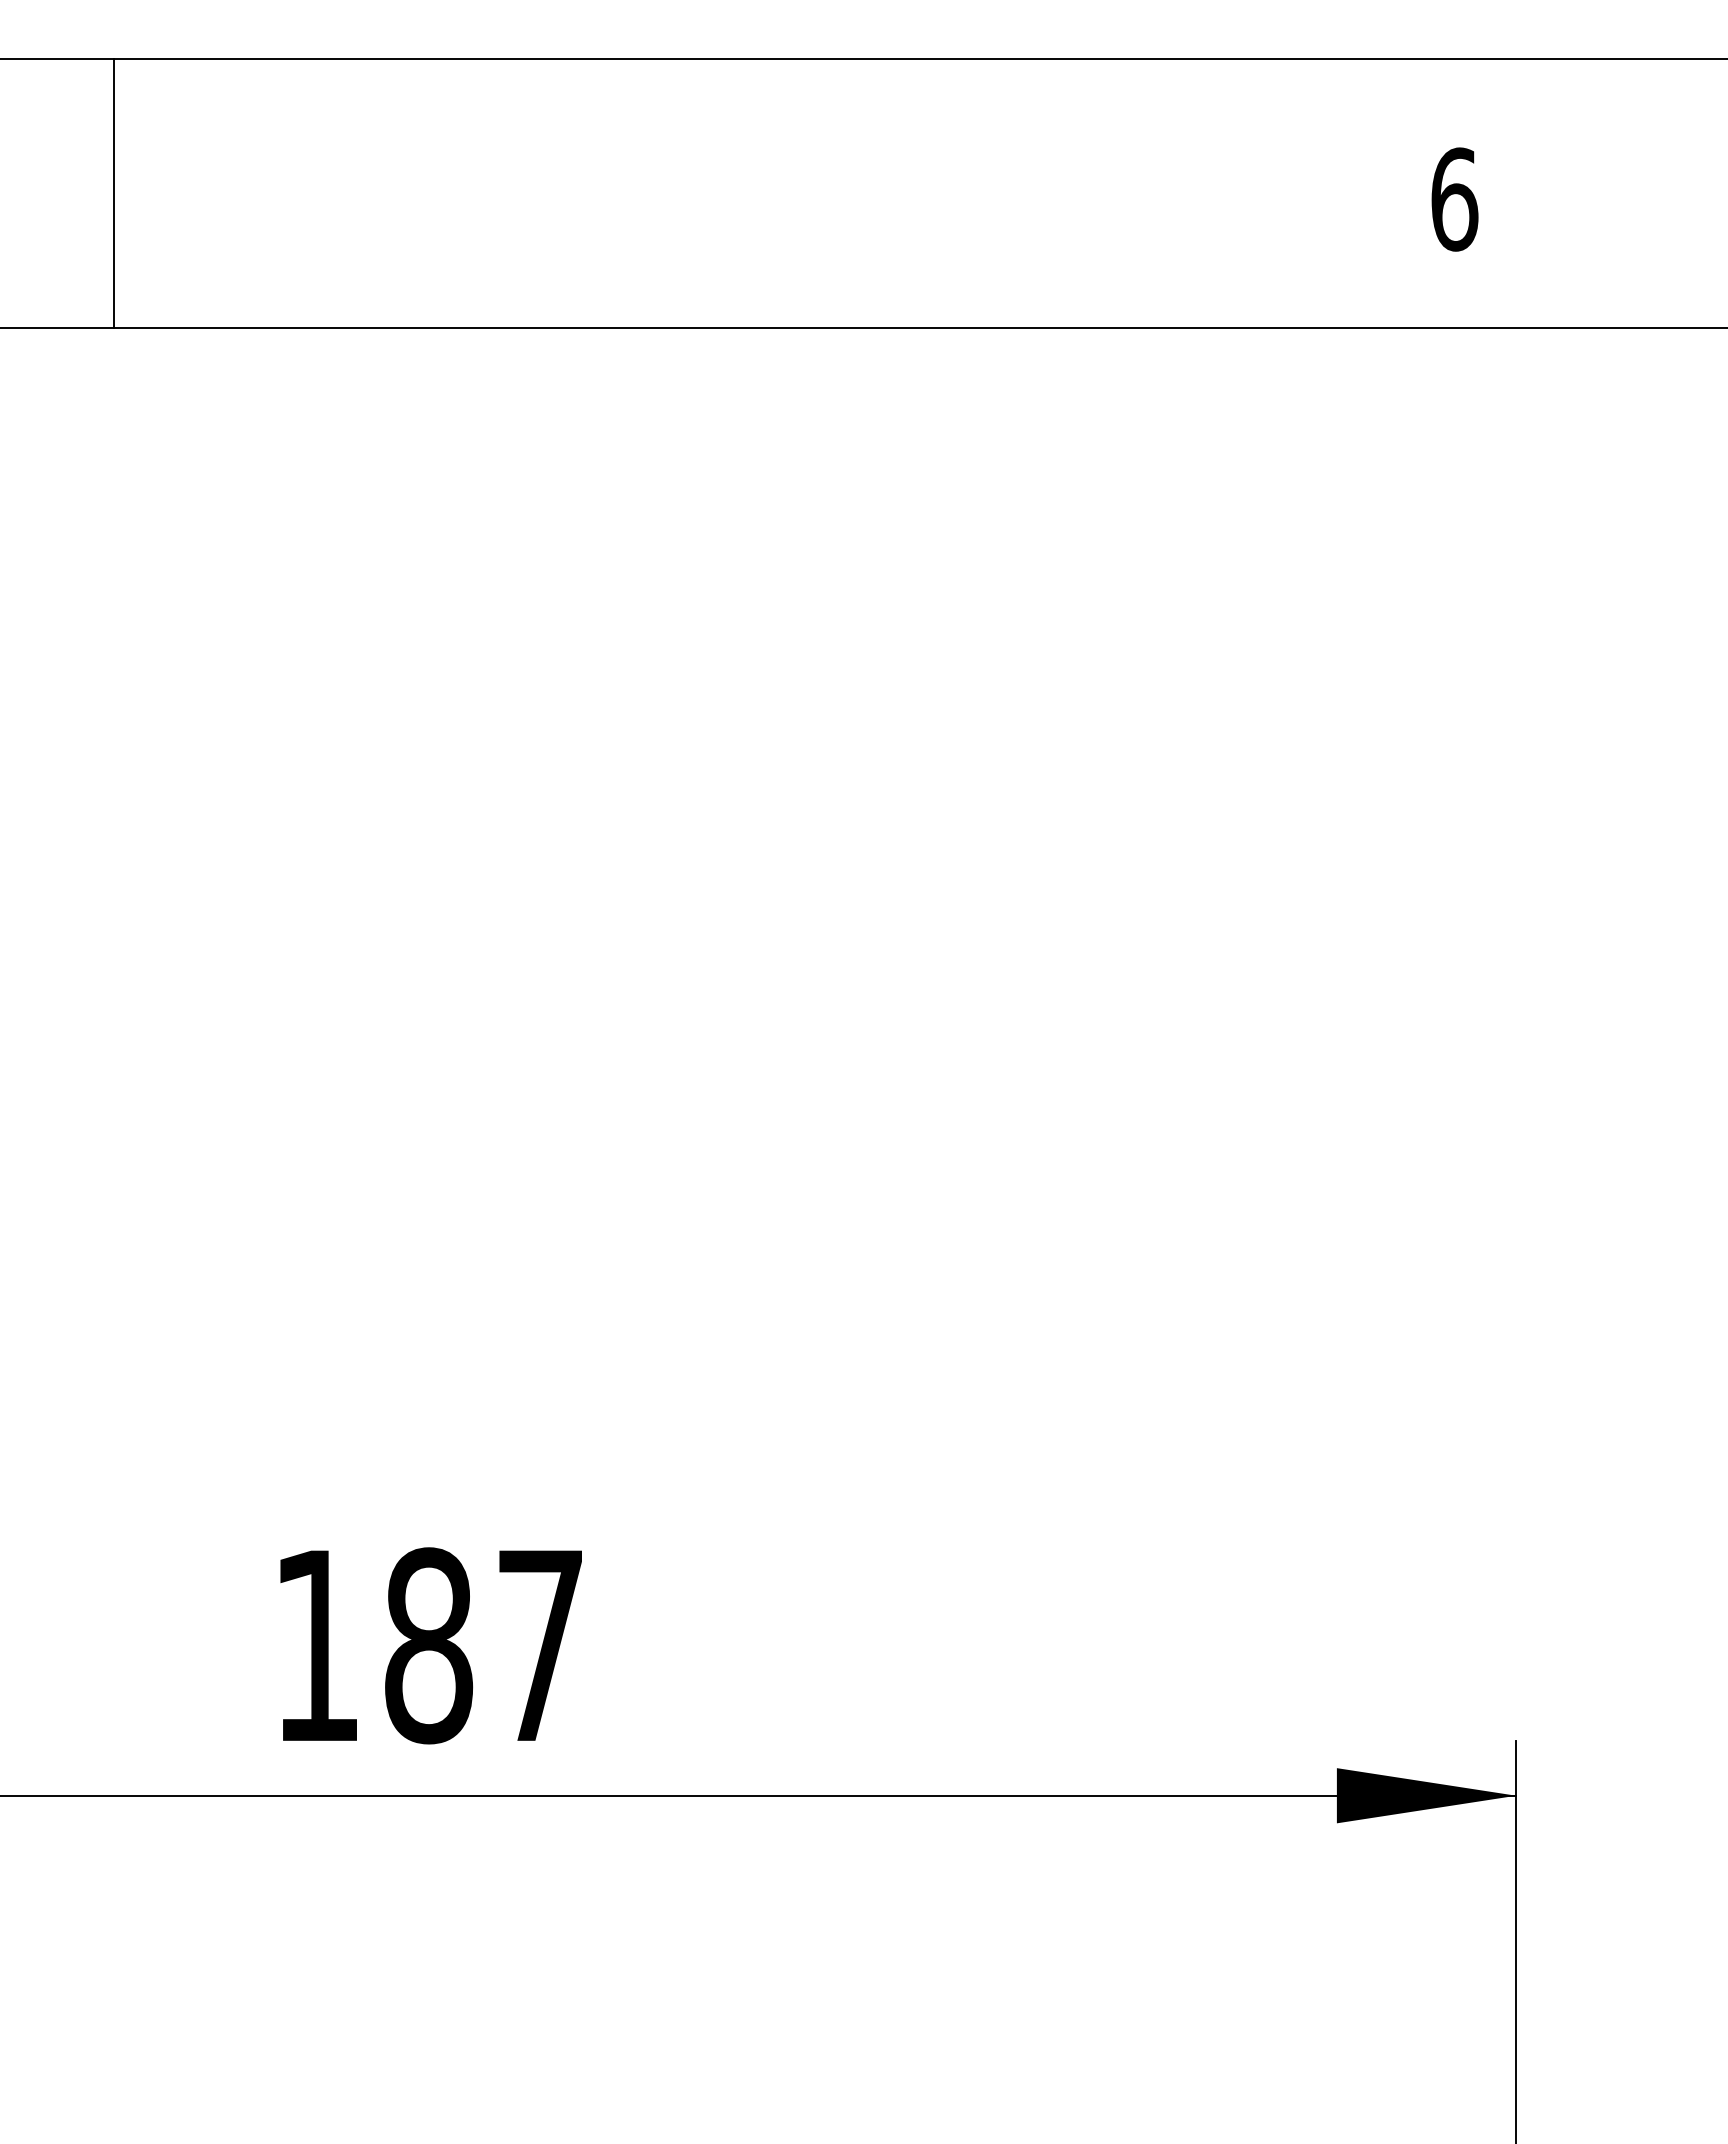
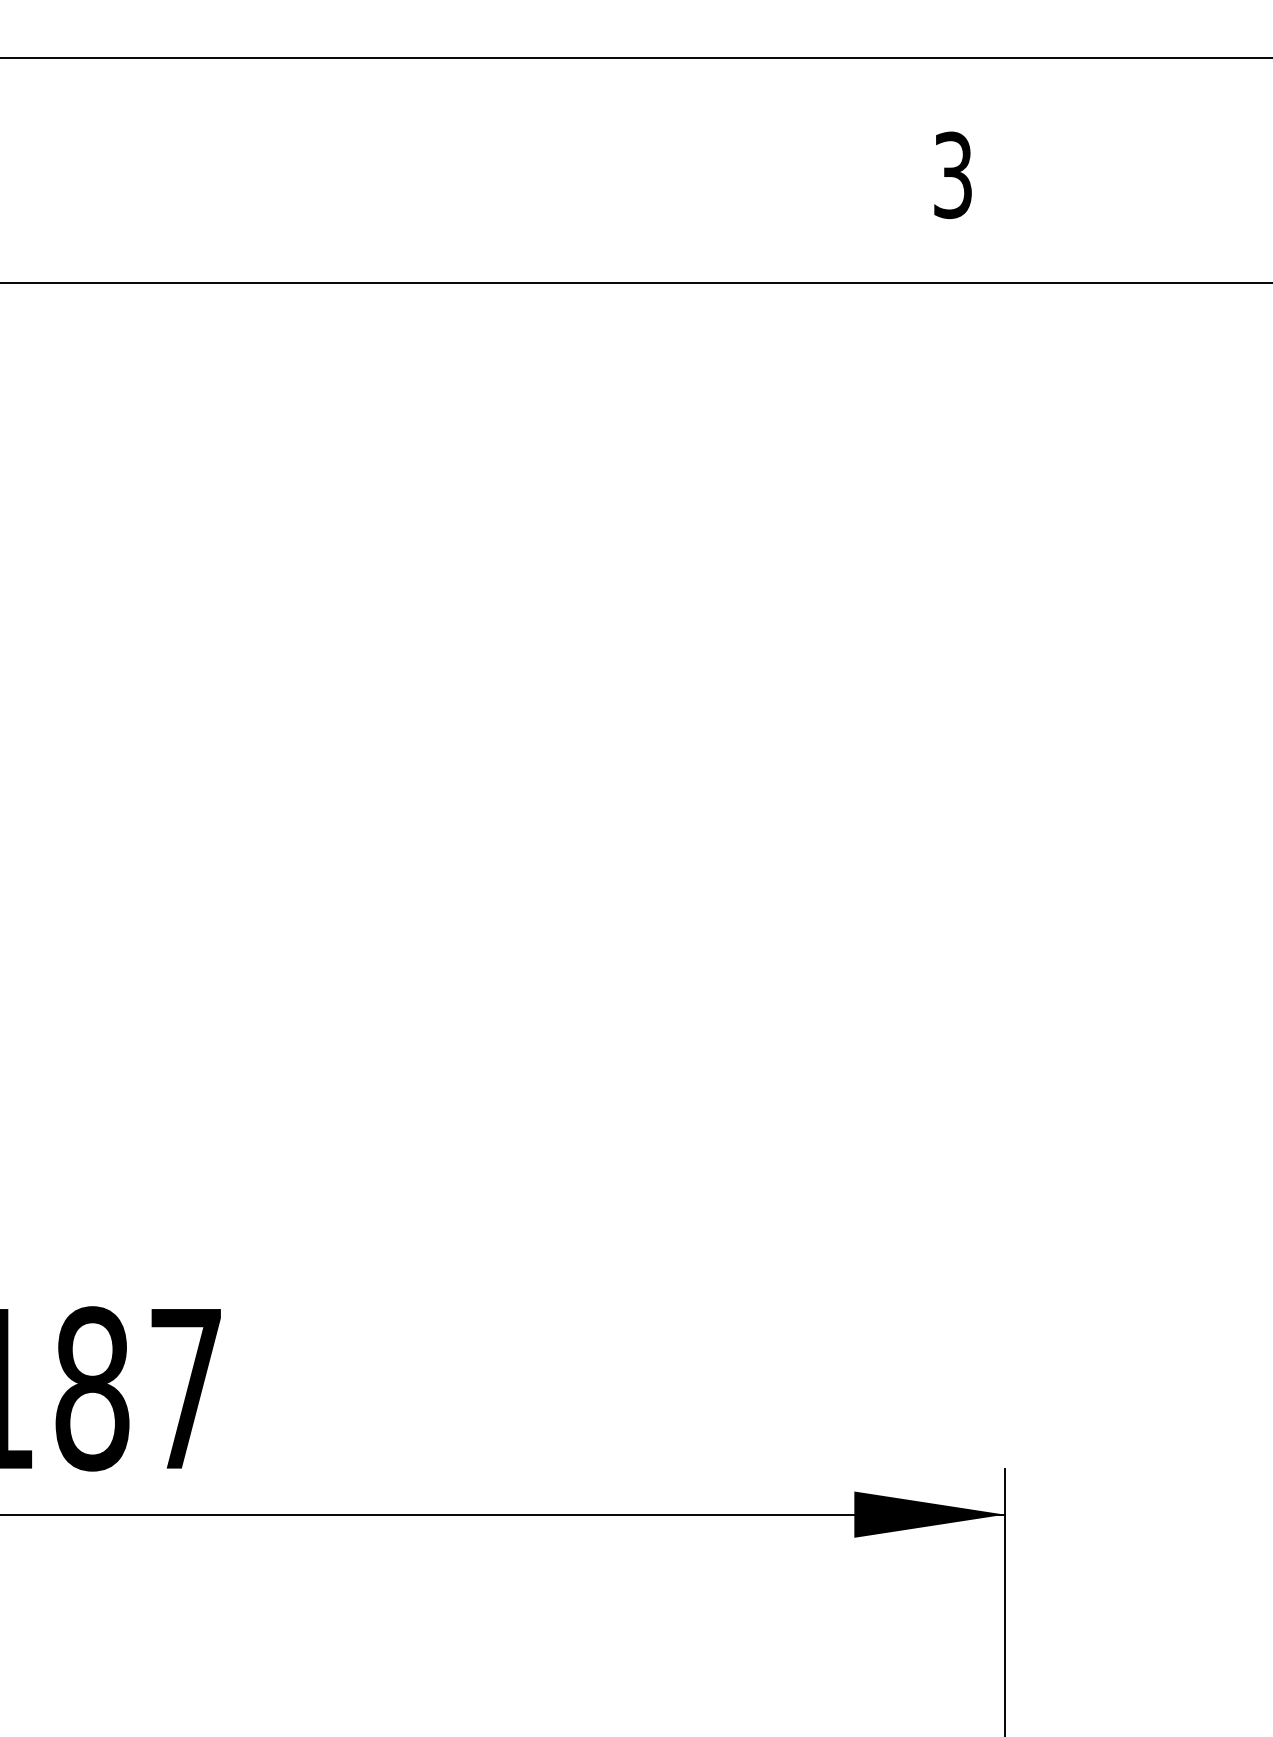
text: (1454, 199) -> (953, 175), 6 -> 3

